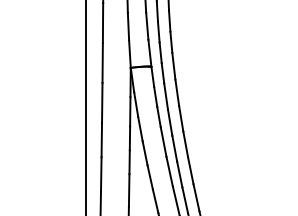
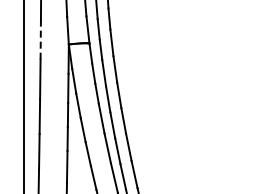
line: (102, 63) -> (40, 40), solid -> dashed

